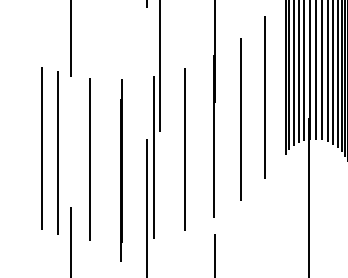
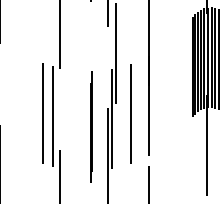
line: (265, 96) -> (180, 81), removed
line: (241, 119) -> (165, 95), removed
line: (90, 158) -> (72, 119), removed

